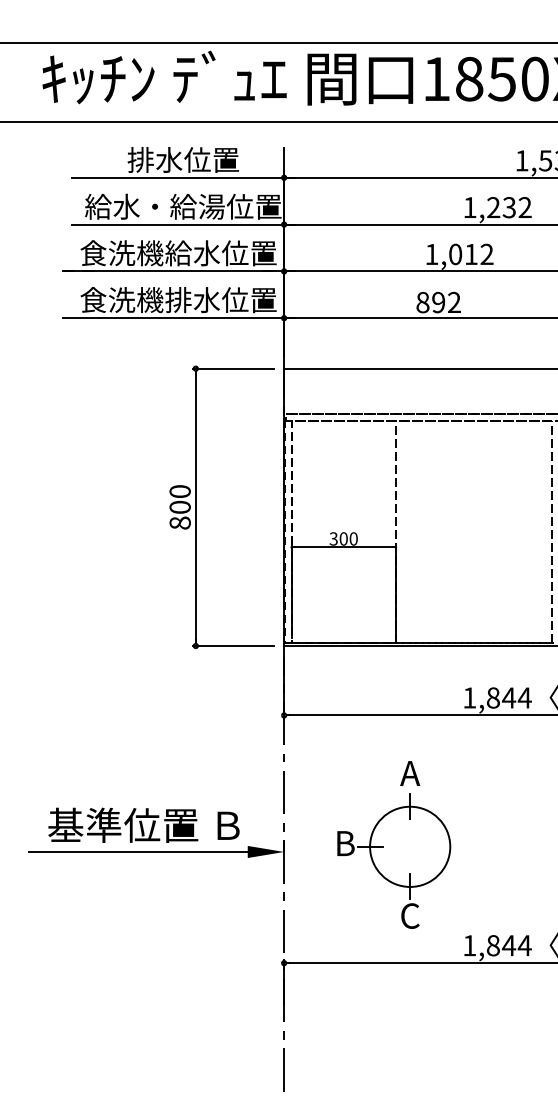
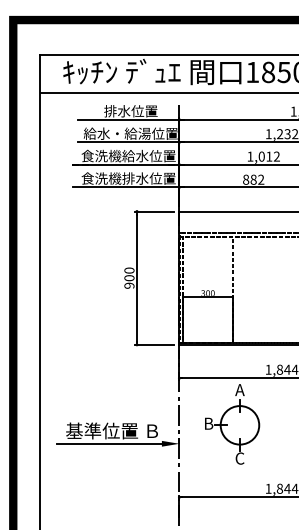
text: (438, 301) -> (253, 179), 892 -> 882
text: (180, 522) -> (129, 285), 800 -> 900
part: (394, 845) -> (232, 424), moved

